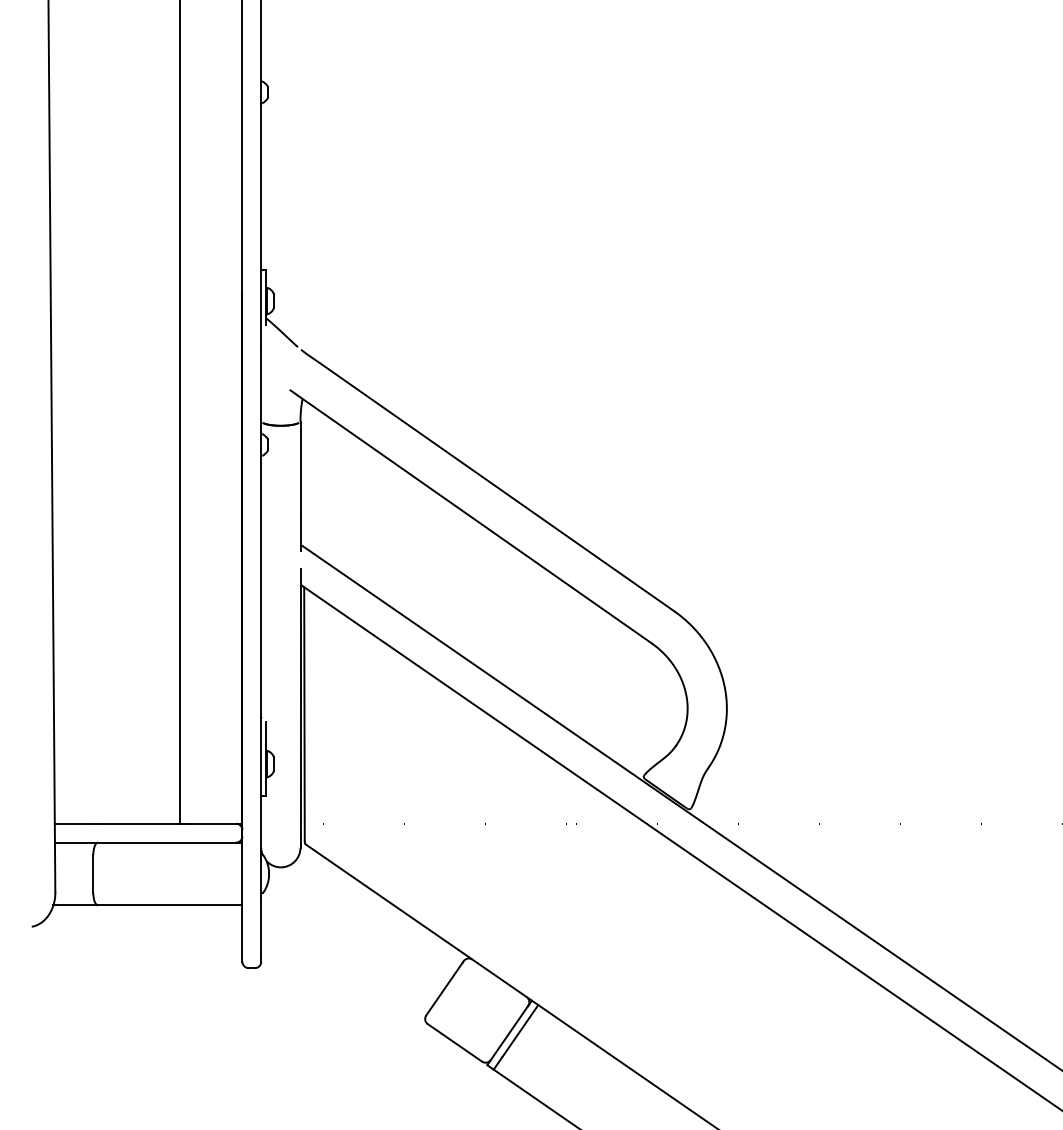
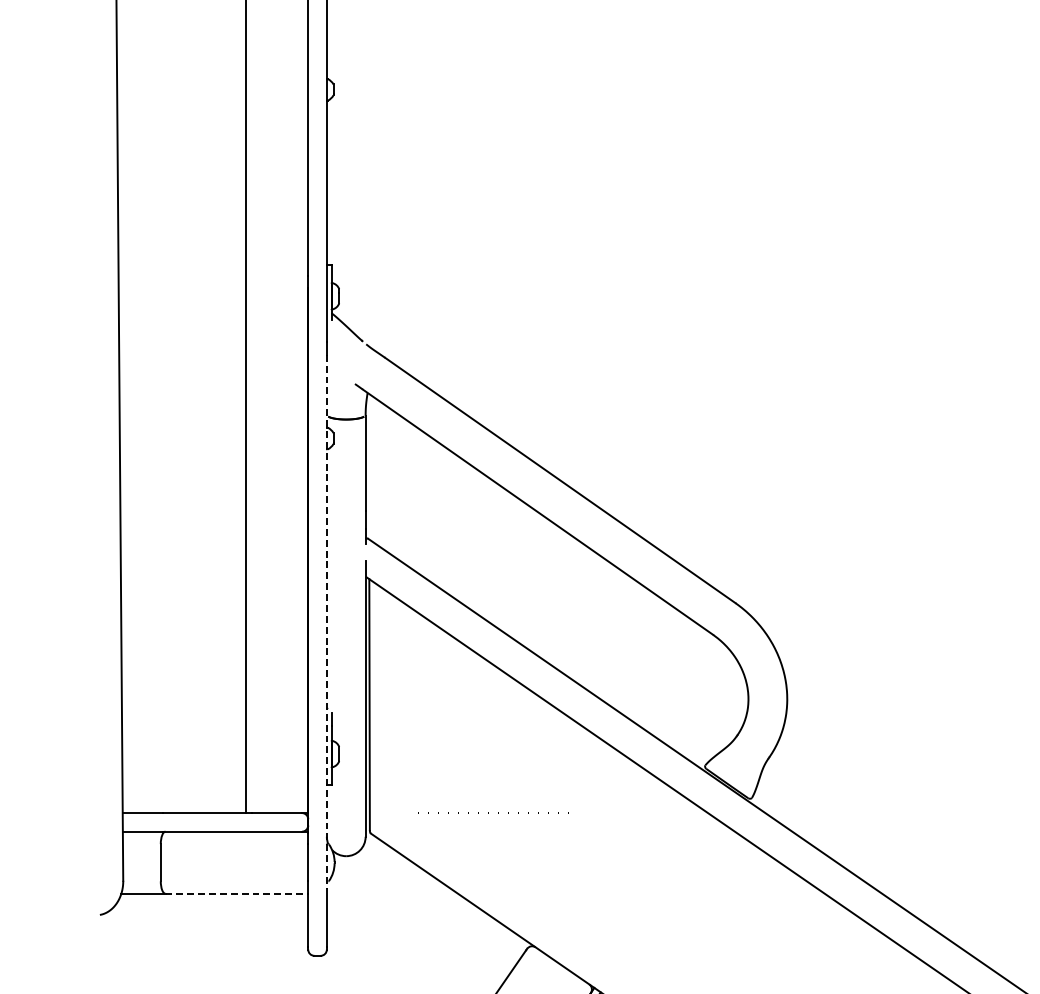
line: (261, 630) -> (327, 621), solid -> dashed
line: (170, 905) -> (237, 893), solid -> dashed

